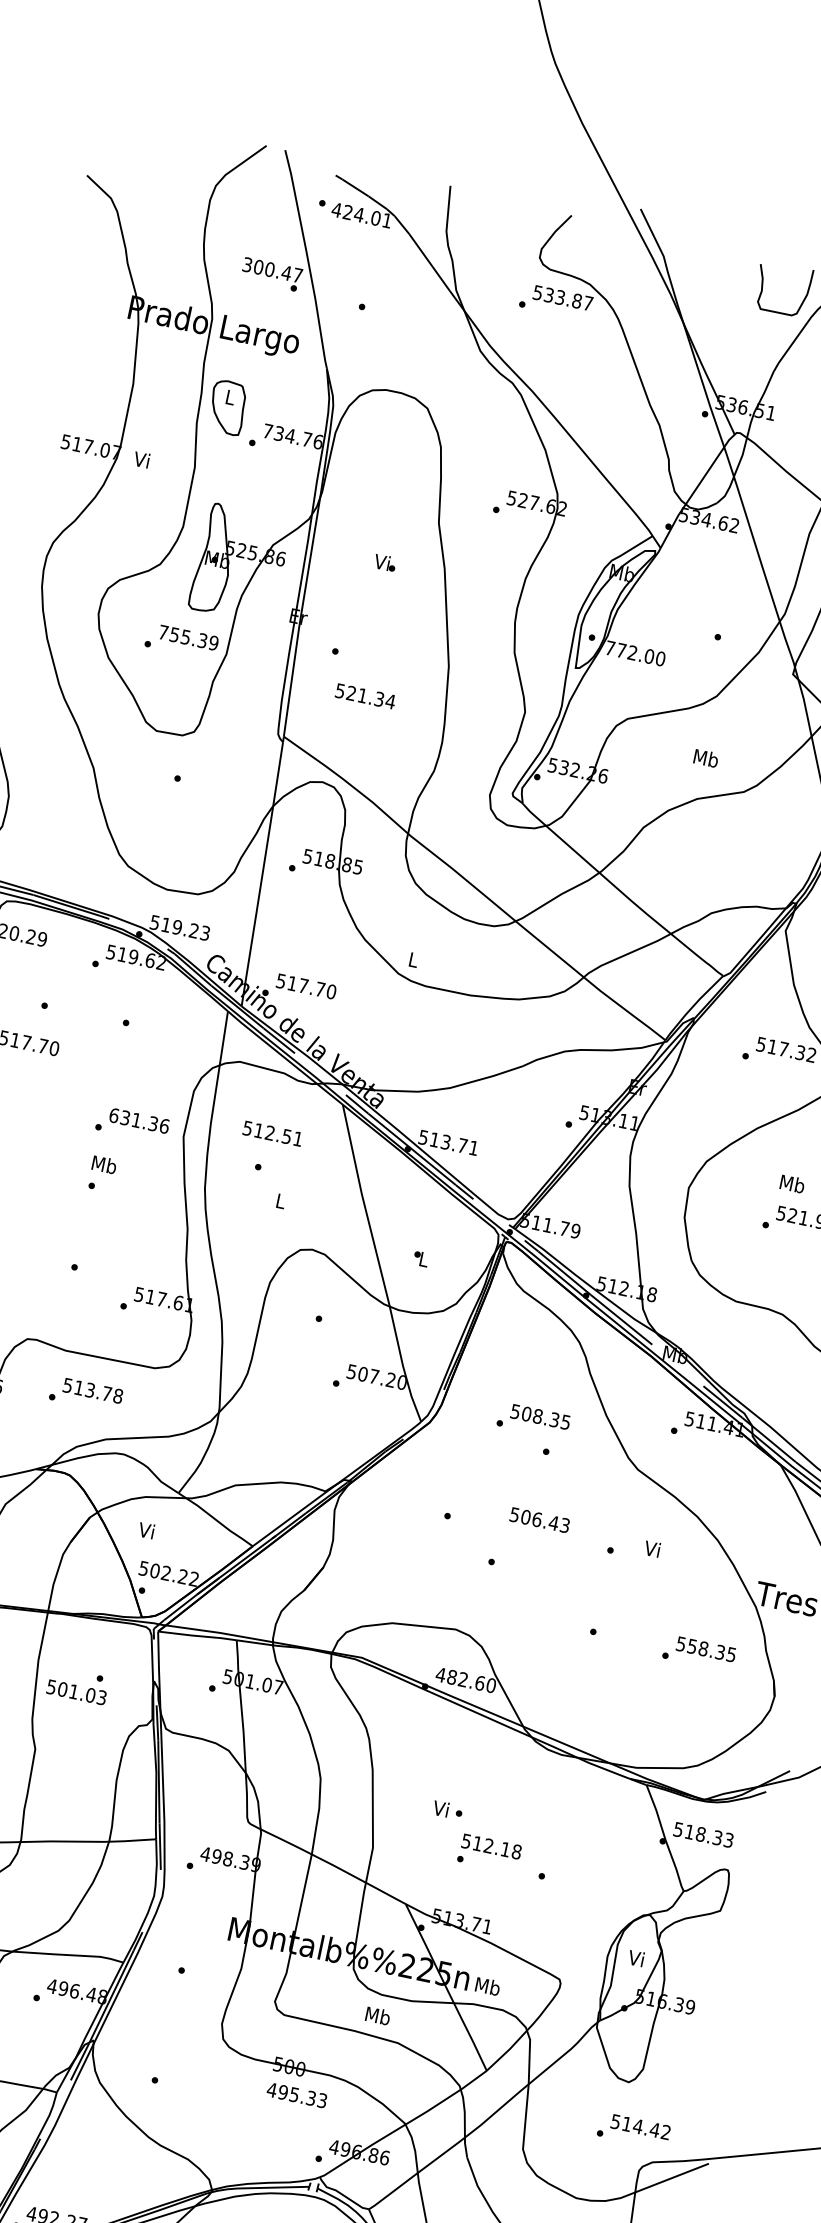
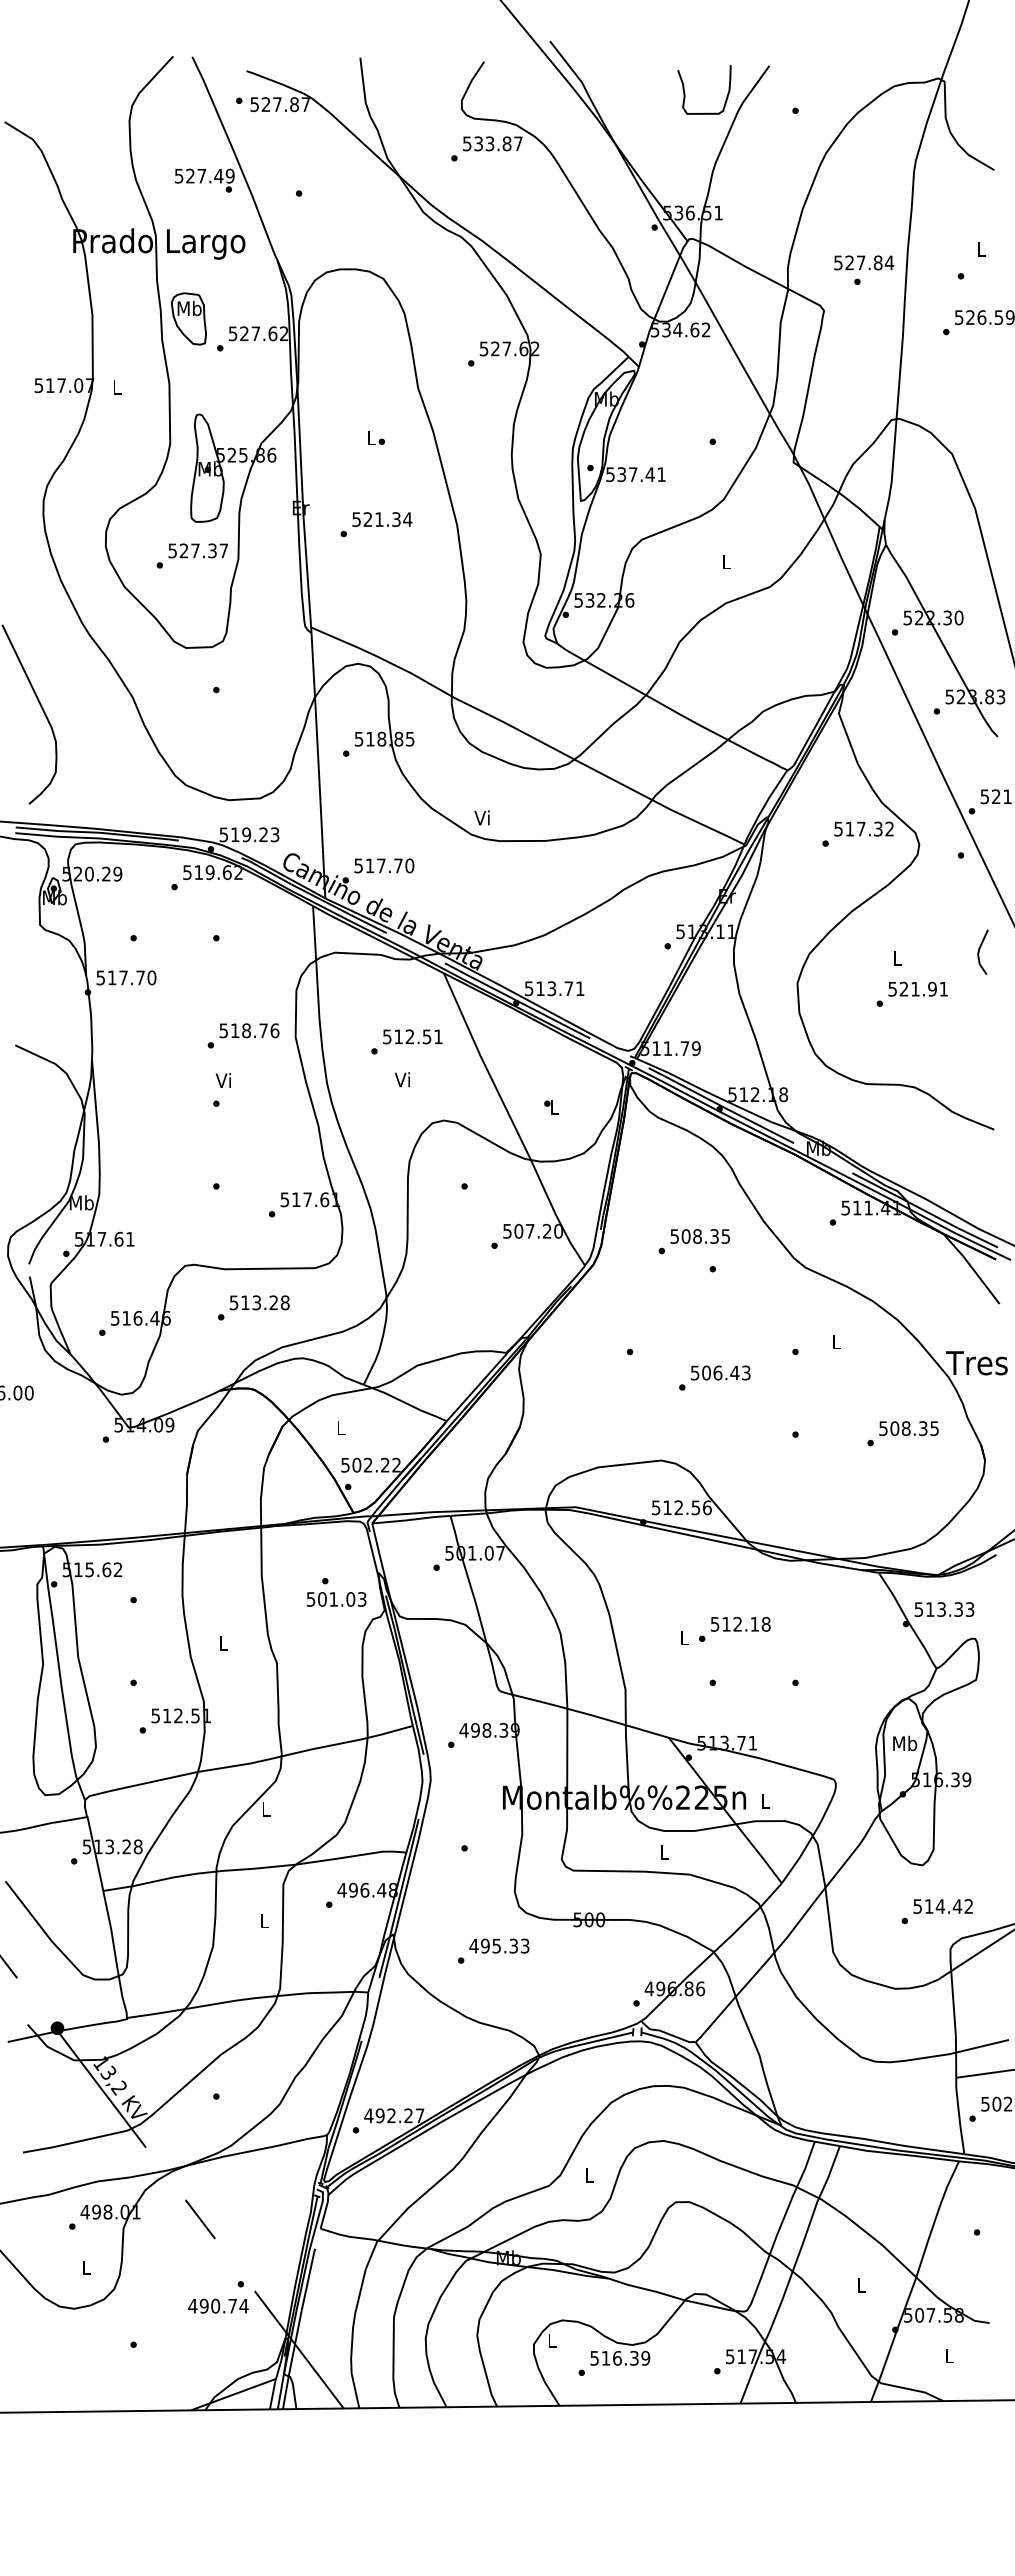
text: (361, 215) -> (279, 104), 424.01 -> 527.87
text: (272, 269) -> (204, 175), 300.47 -> 527.49
text: (230, 397) -> (189, 308), L -> Mb
text: (293, 436) -> (258, 333), 734.76 -> 527.62
text: (141, 458) -> (115, 386), Vi -> L
text: (381, 561) -> (370, 437), Vi -> L
text: (188, 637) -> (198, 550), 755.39 -> 527.37
text: (635, 653) -> (636, 474), 772.00 -> 537.41
text: (365, 696) -> (382, 519), moved
text: (706, 757) -> (726, 561), Mb -> L
text: (412, 959) -> (481, 817), L -> Vi
text: (133, 1119) -> (243, 1030), 631.36 -> 518.76
text: (272, 1133) -> (412, 1036), moved
text: (104, 1164) -> (224, 1080), Mb -> Vi
text: (792, 1183) -> (897, 957), Mb -> L
text: (280, 1200) -> (402, 1079), L -> Vi
text: (106, 1393) -> (273, 1302), 513.78 -> 513.28
text: (539, 1519) -> (720, 1372), moved
text: (145, 1530) -> (339, 1427), Vi -> L
text: (651, 1548) -> (835, 1341), Vi -> L
text: (692, 1646) -> (894, 1428), 558.35 -> 508.35
text: (465, 1679) -> (681, 1507), 482.60 -> 512.56
text: (76, 1692) -> (336, 1599), moved
text: (440, 1808) -> (683, 1637), Vi -> L
text: (700, 1834) -> (941, 1609), 518.33 -> 513.33
text: (491, 1846) -> (740, 1624), moved
text: (637, 1958) -> (905, 1743), Vi -> Mb
text: (487, 1985) -> (765, 1800), Mb -> L
text: (377, 2015) -> (664, 1851), Mb -> L
text: (297, 2094) -> (499, 1945), moved

